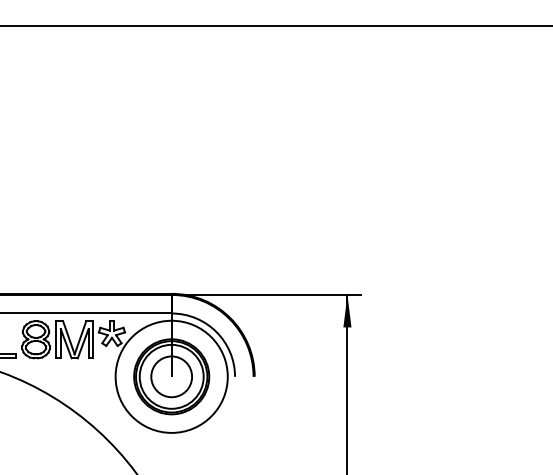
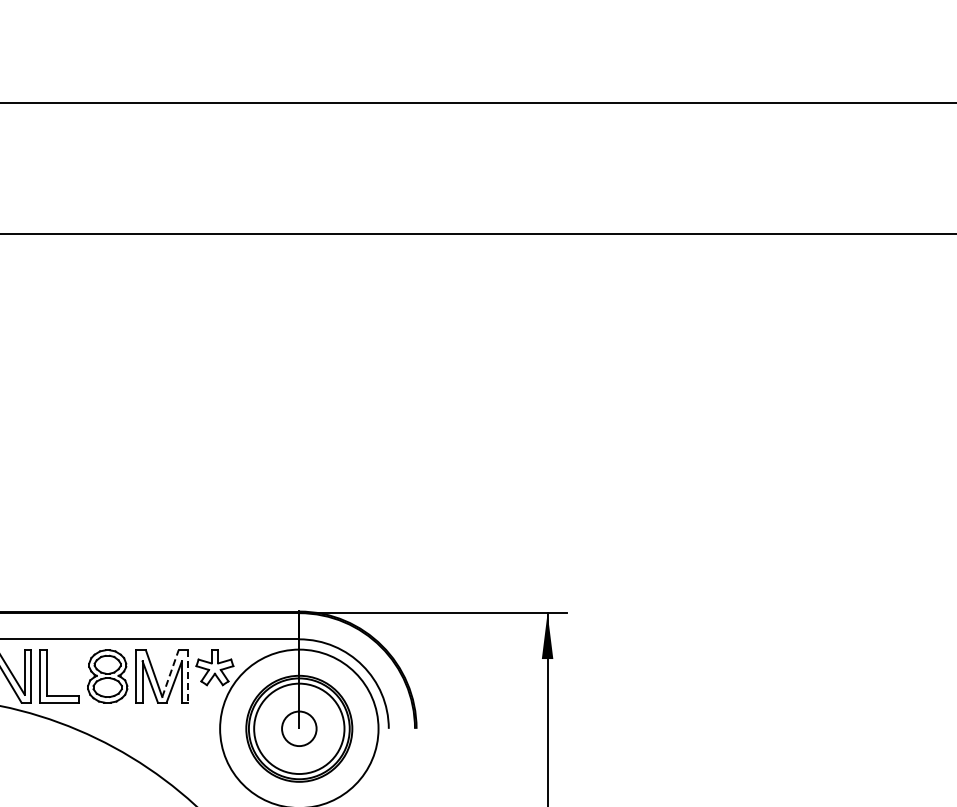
line: (80, 337) -> (170, 673), solid -> dashed
line: (93, 339) -> (188, 676), solid -> dashed
circle: (171, 376) -> (299, 728), size x0.6

